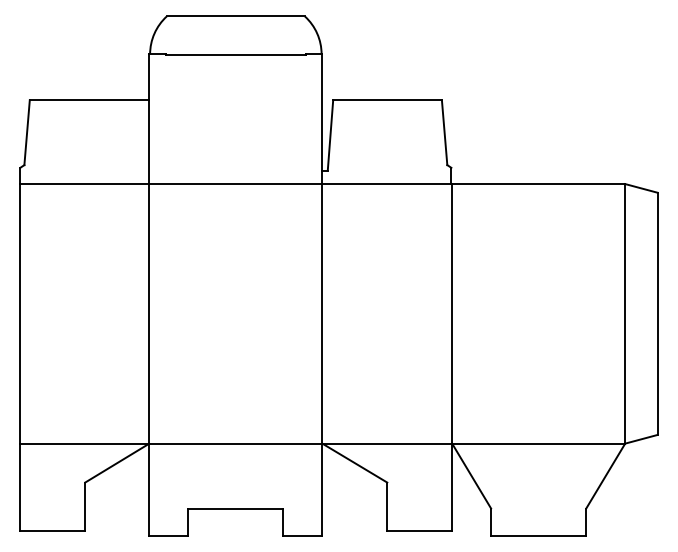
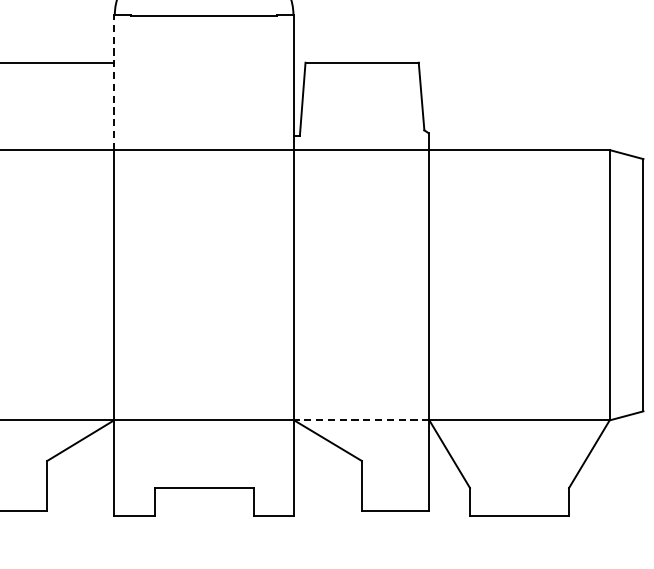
line: (149, 119) -> (114, 82), solid -> dashed
line: (387, 443) -> (362, 420), solid -> dashed

